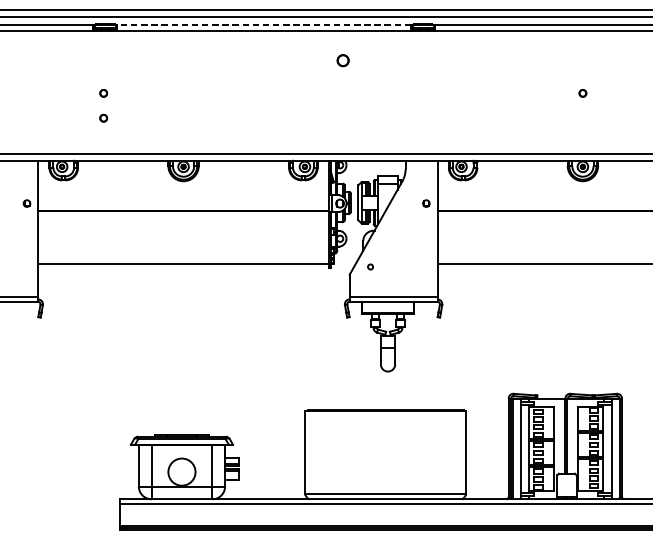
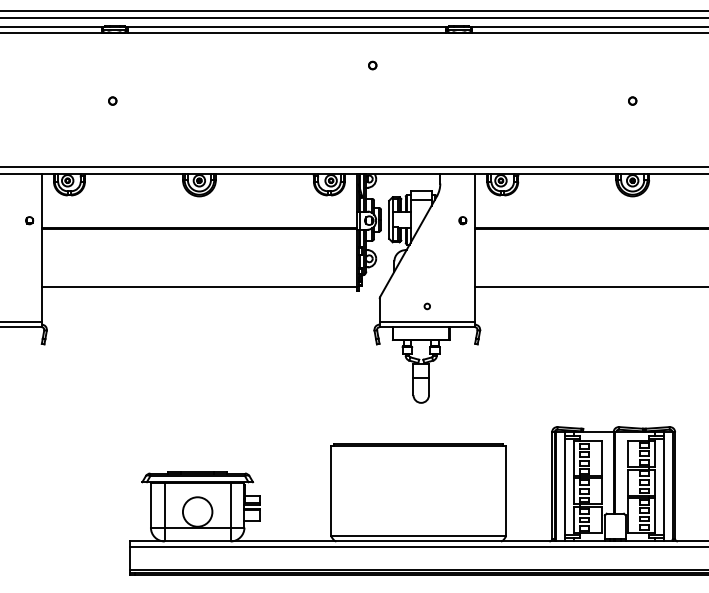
line: (263, 24) -> (286, 26), dashed -> solid
part: (343, 60) -> (372, 65), size x0.62
part: (103, 117) -> (112, 127), removed
circle: (369, 267) -> (426, 306), moved

